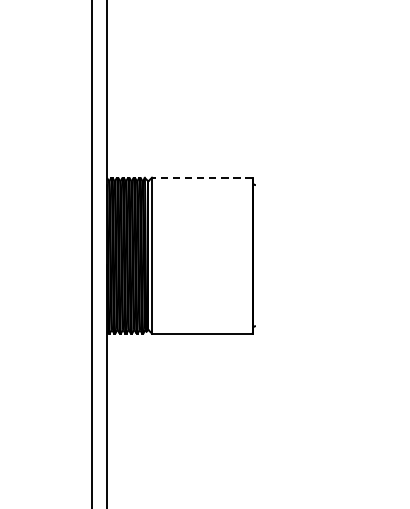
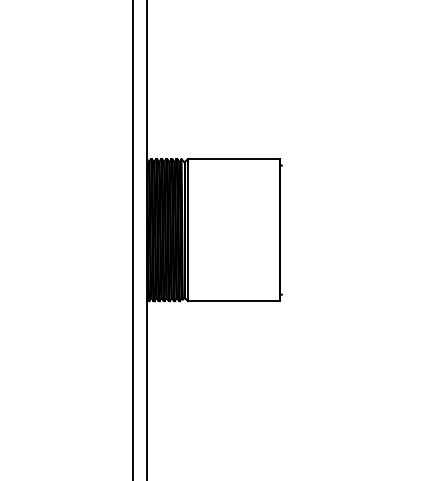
line: (201, 177) -> (233, 158), dashed -> solid

